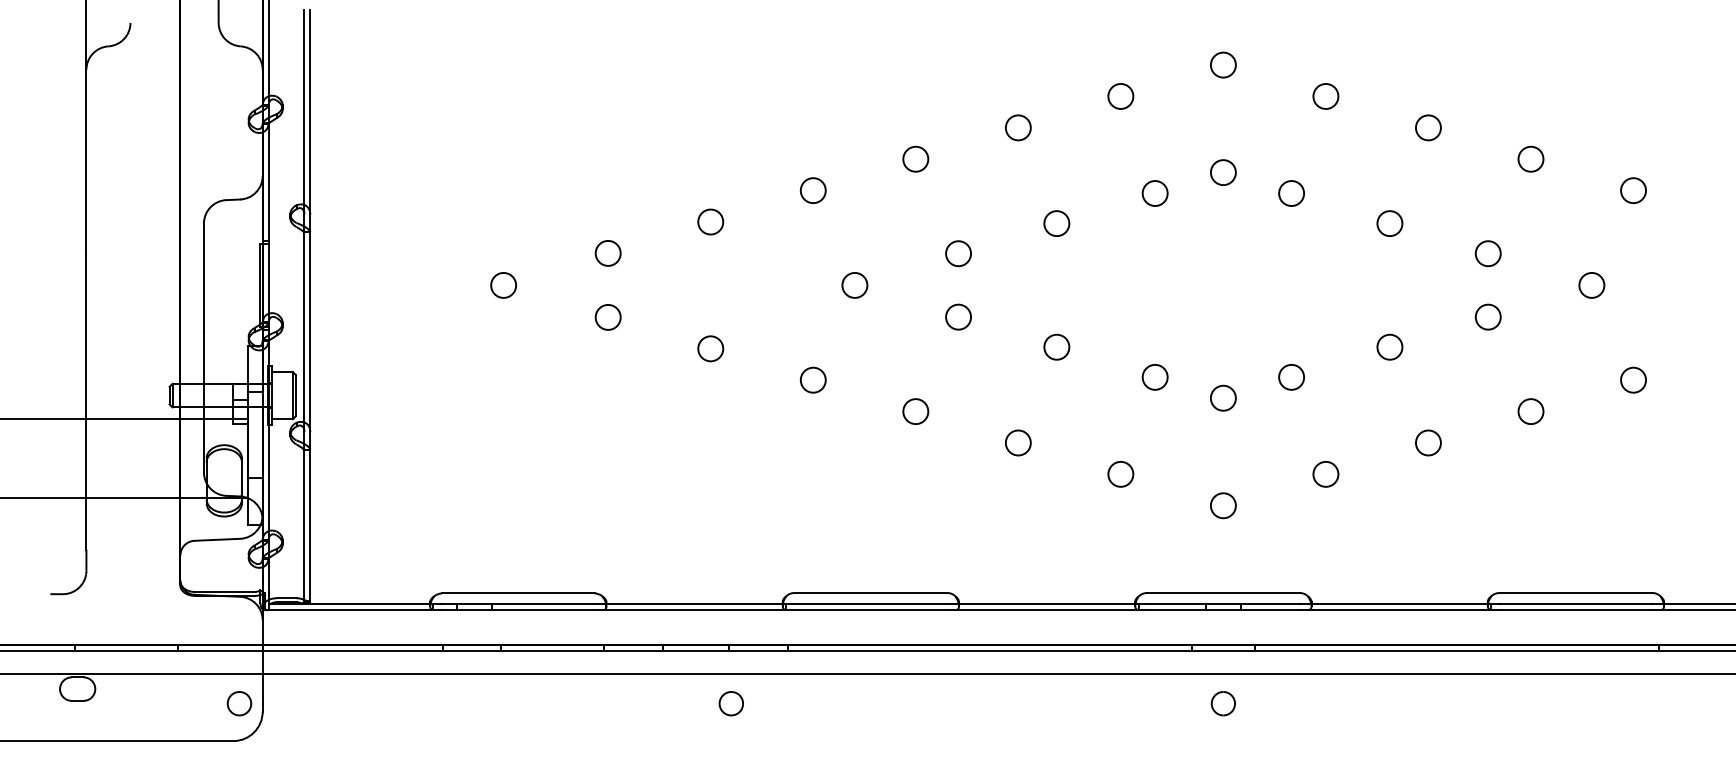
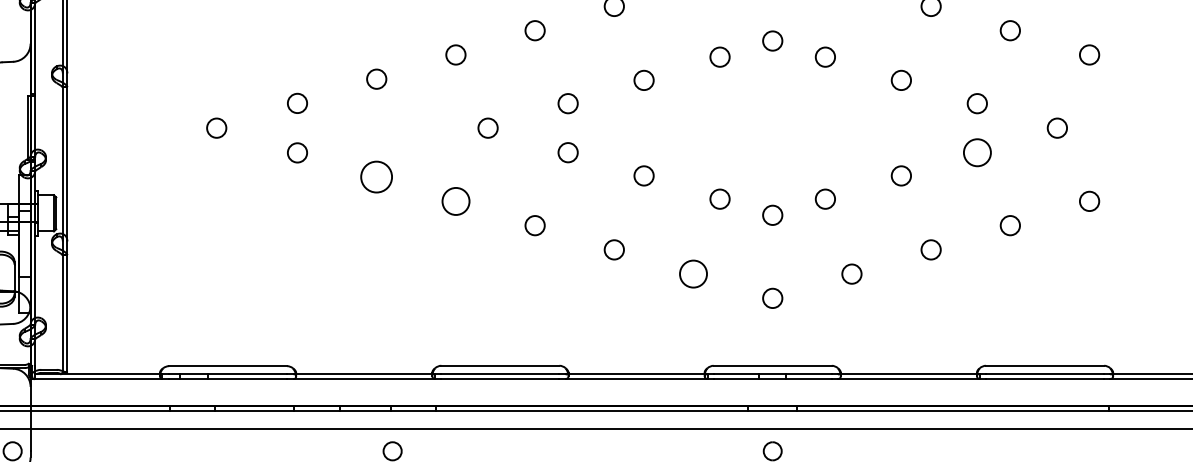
circle: (1487, 316) -> (976, 152), size x1.4
circle: (710, 348) -> (376, 176), size x1.6
circle: (812, 379) -> (455, 200), size x1.4
circle: (1120, 474) -> (693, 274), size x1.4

